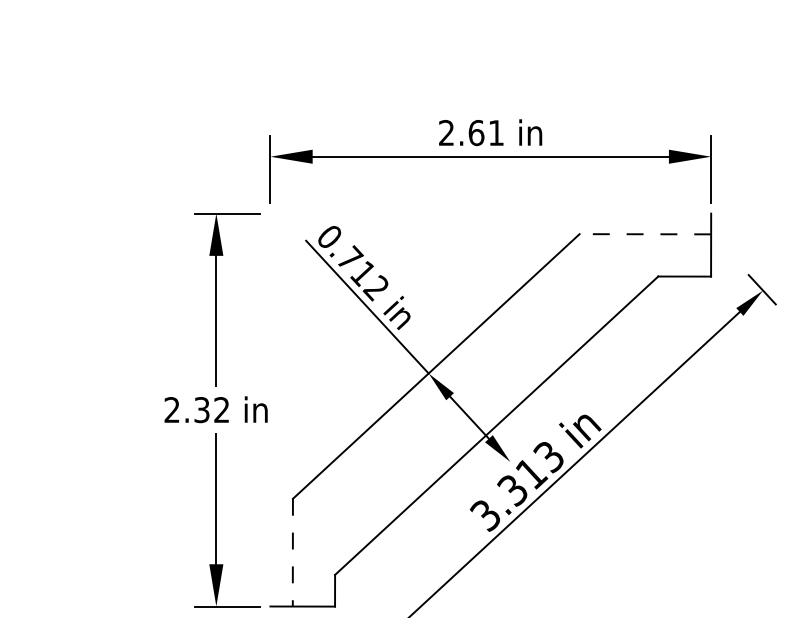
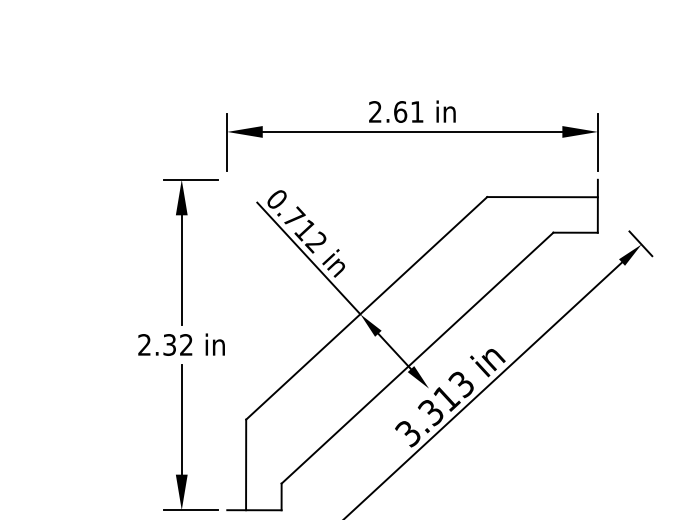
line: (645, 234) -> (542, 197), dashed -> solid
line: (293, 553) -> (246, 465), dashed -> solid

